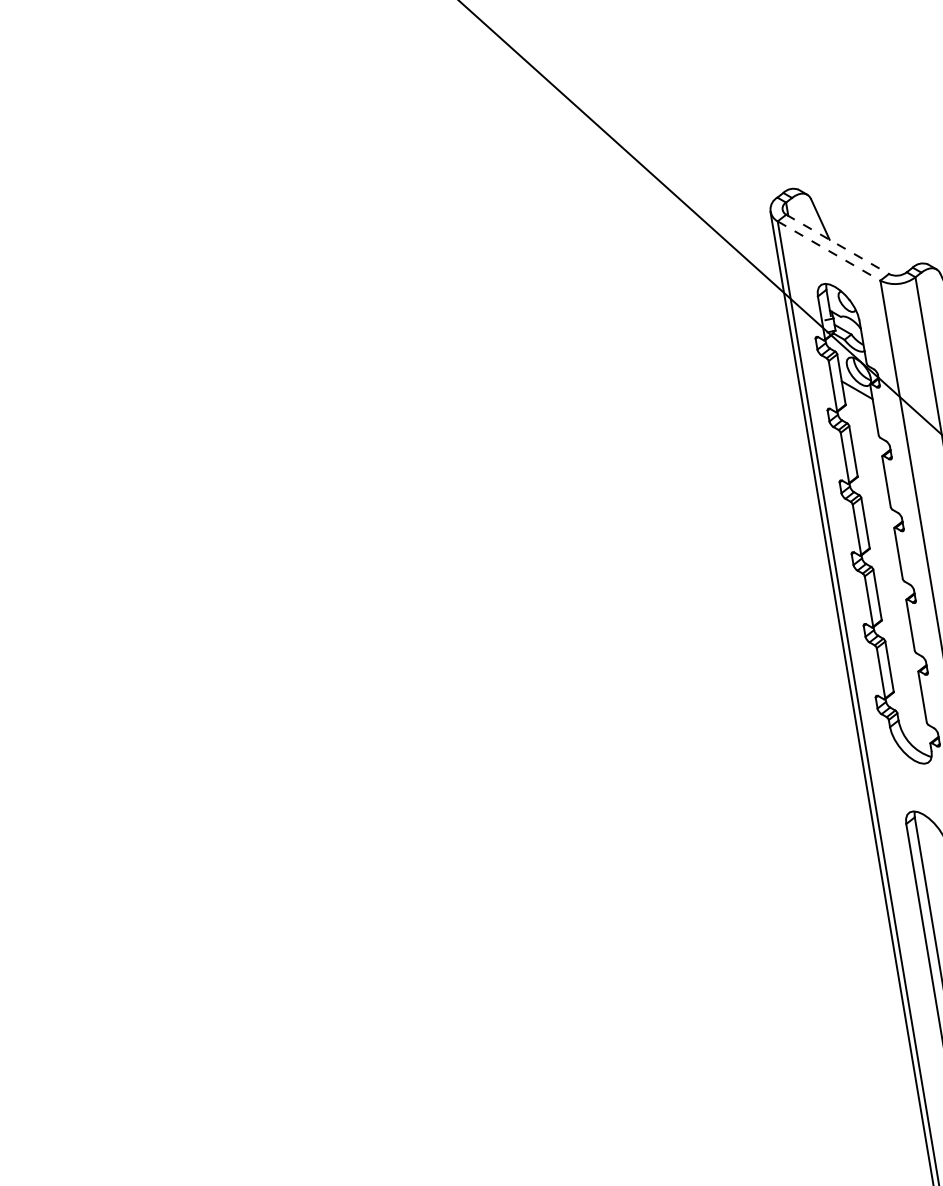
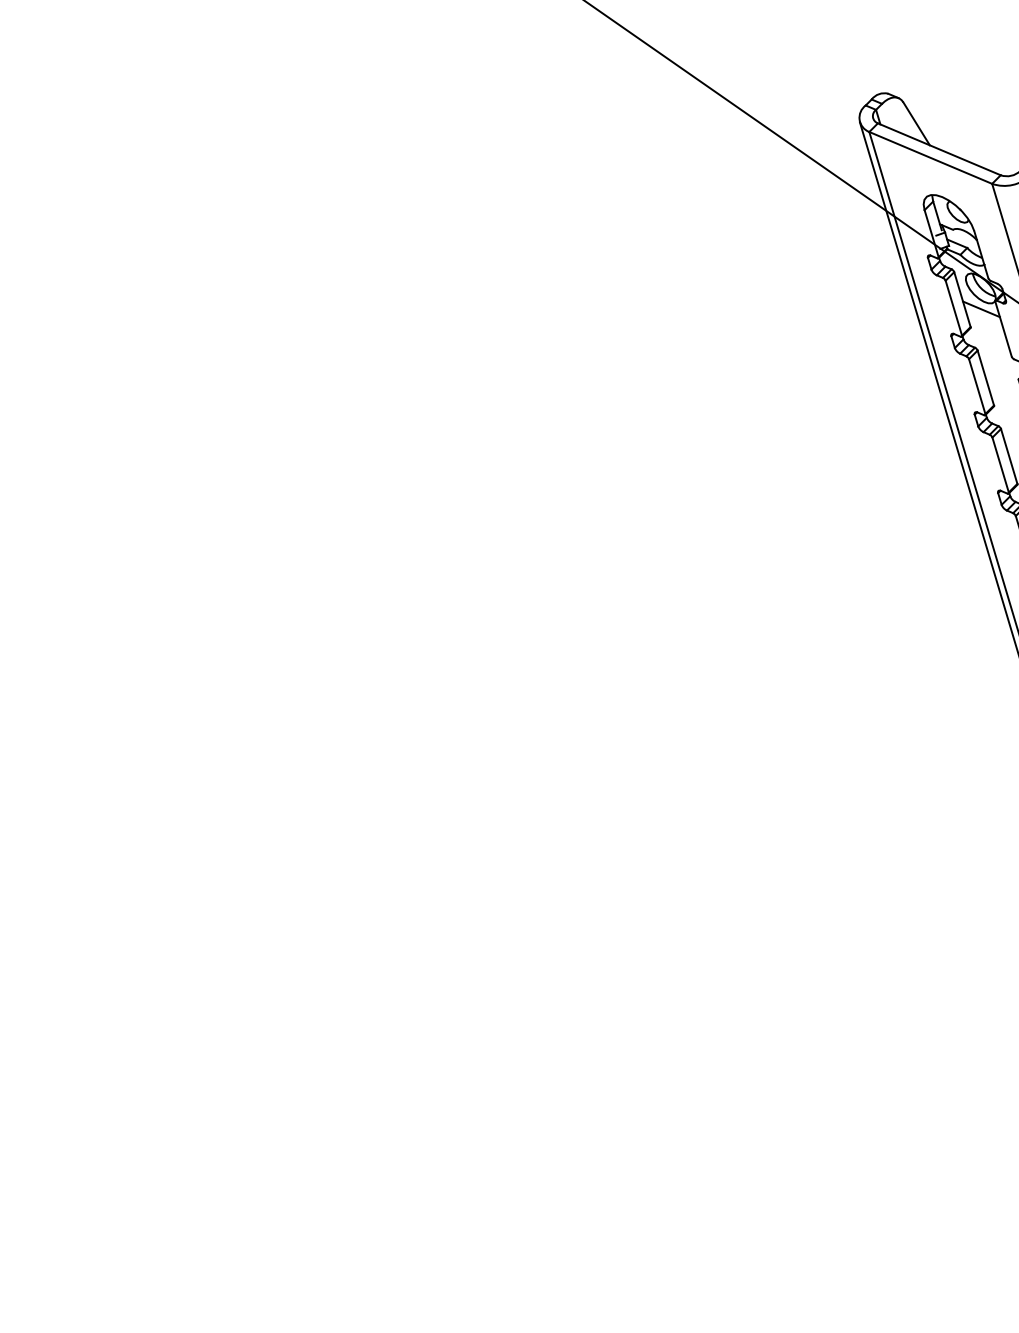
line: (838, 244) -> (940, 149), dashed -> solid
line: (829, 251) -> (931, 158), dashed -> solid

